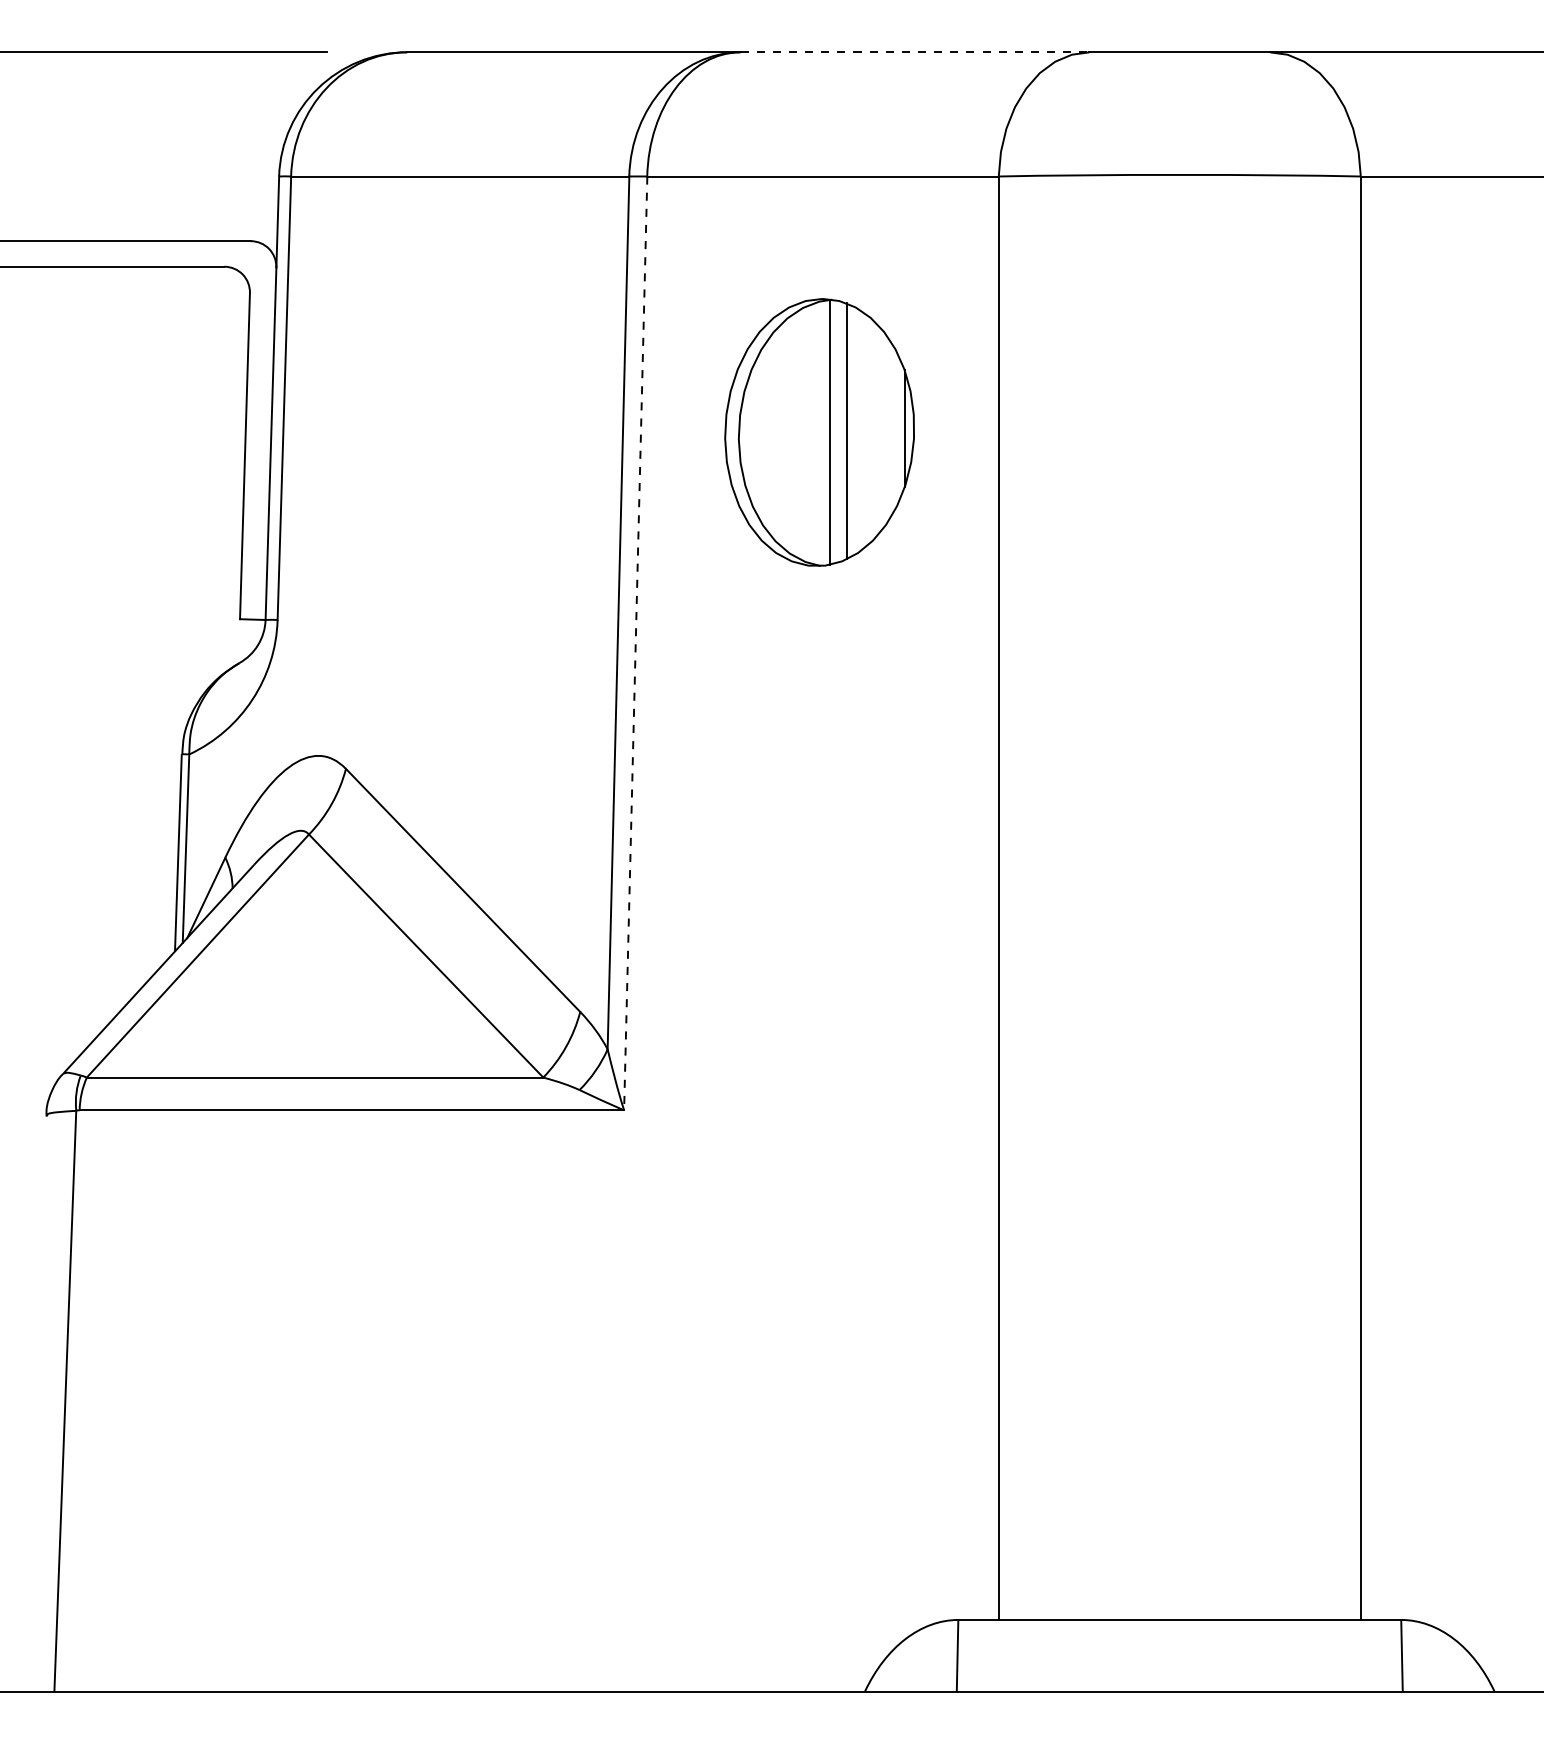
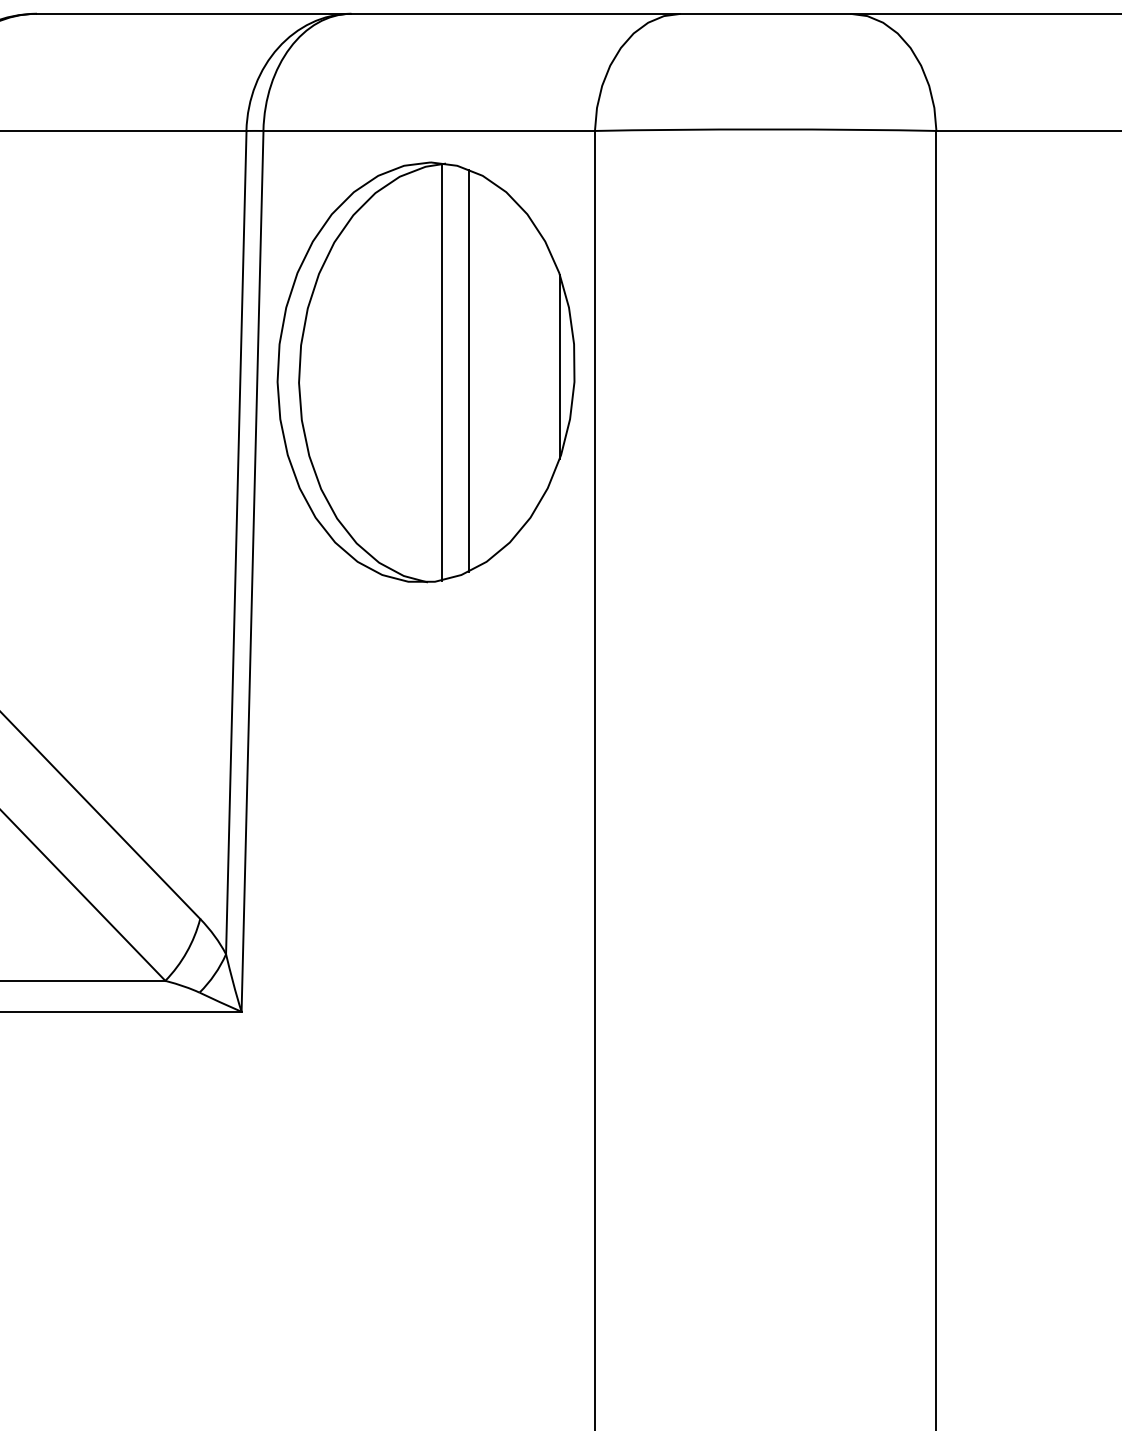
line: (915, 52) -> (516, 14), dashed -> solid
part: (819, 432) -> (425, 372), size x1.67
line: (635, 643) -> (252, 571), dashed -> solid

